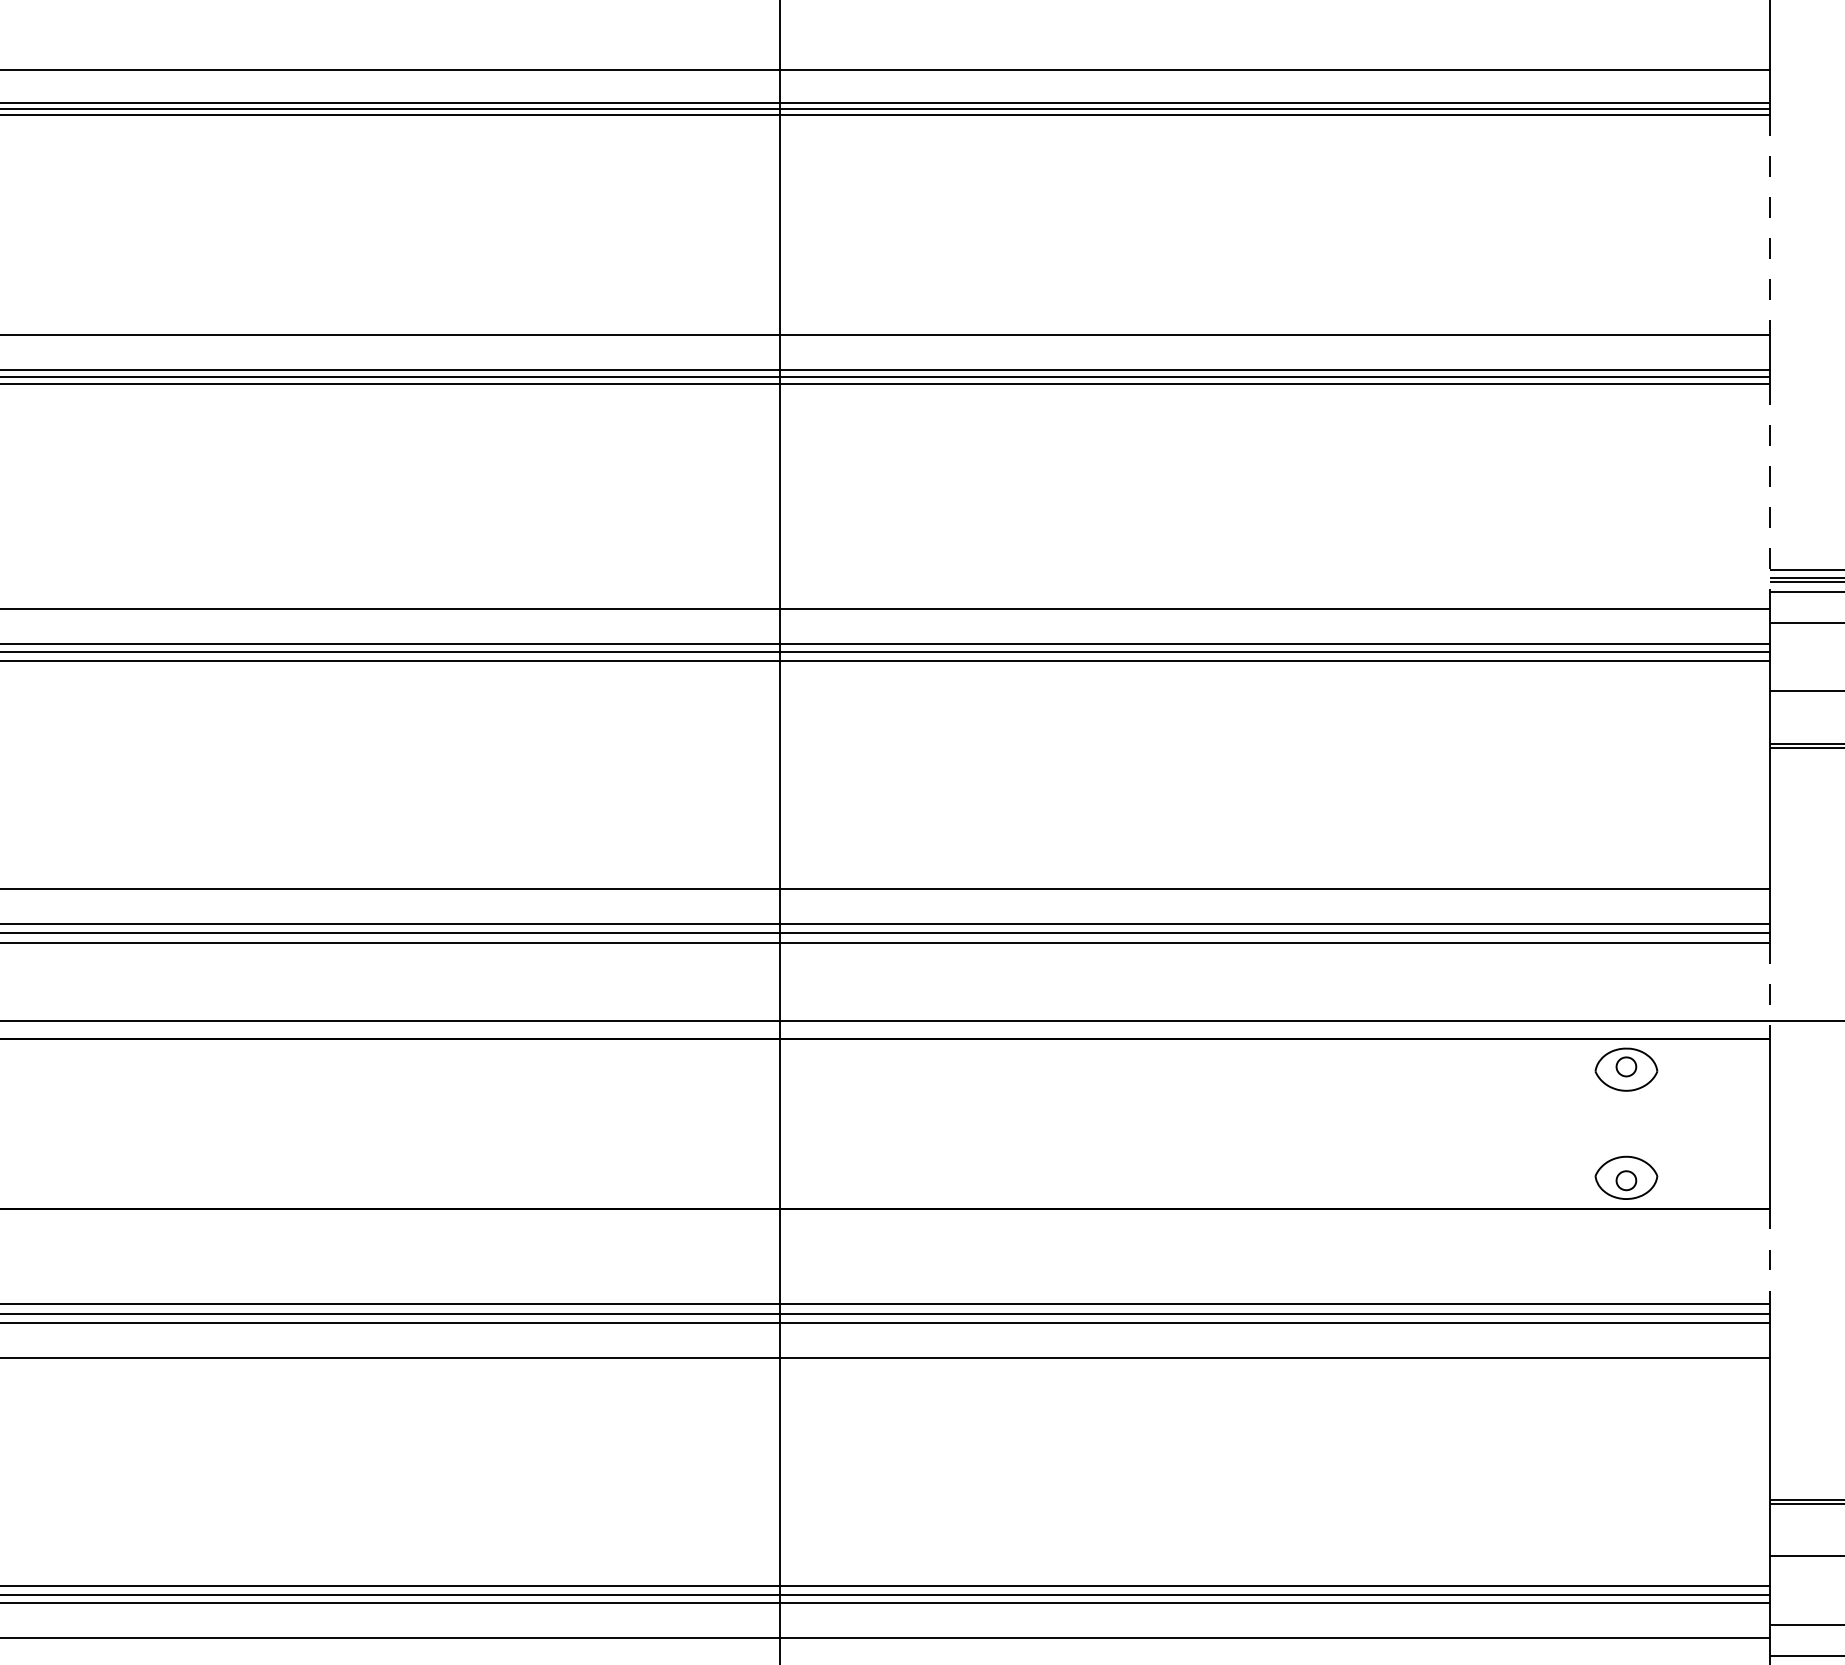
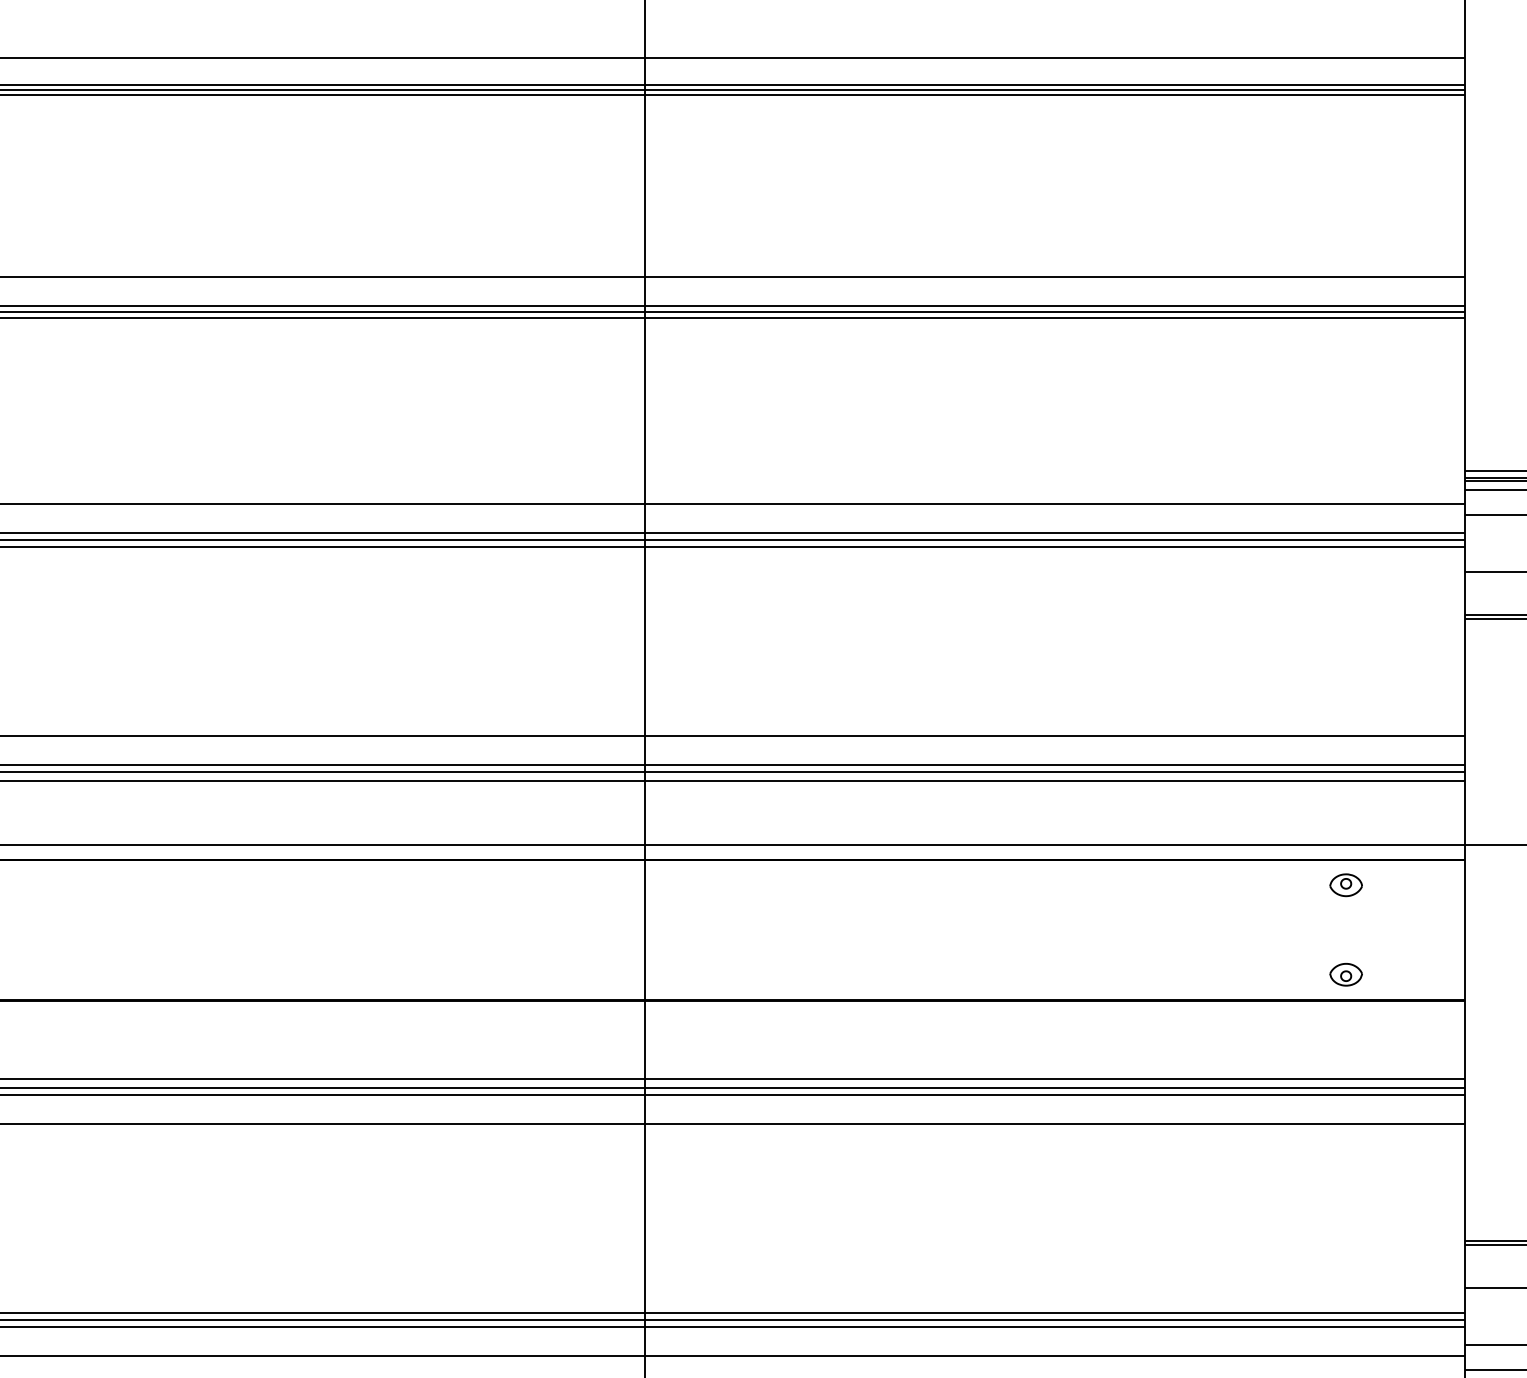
line: (1770, 225) -> (1465, 186), dashed -> solid
line: (1770, 496) -> (1465, 410), dashed -> solid
line: (1770, 990) -> (1465, 819), dashed -> solid
part: (1626, 1069) -> (1346, 885), size x0.62
part: (1626, 1177) -> (1346, 974), size x0.62
line: (1770, 1256) -> (1465, 1039), dashed -> solid

